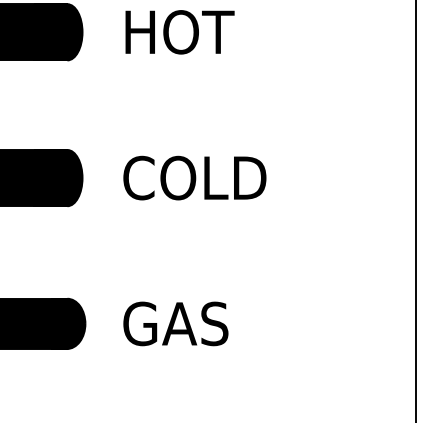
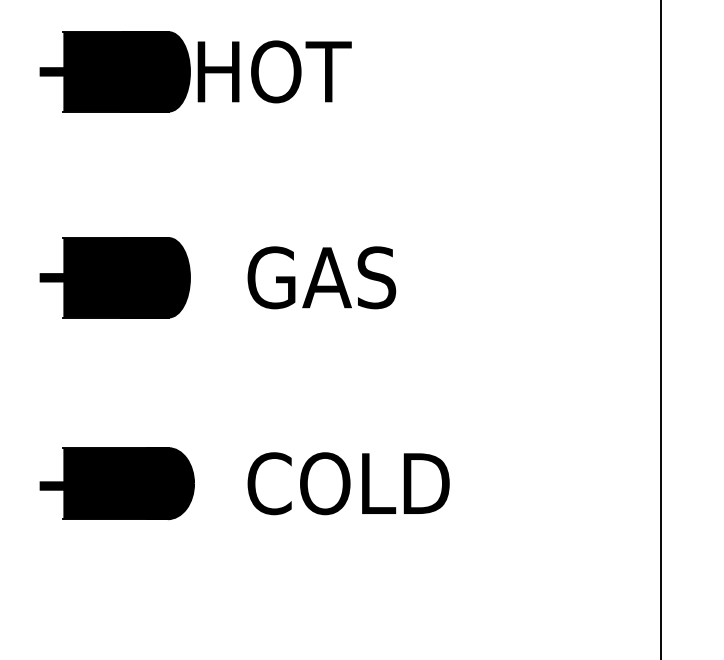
text: (179, 32) -> (274, 71), moved
text: (200, 177) -> (356, 277), COLD -> GAS
text: (199, 323) -> (354, 483), GAS -> COLD

